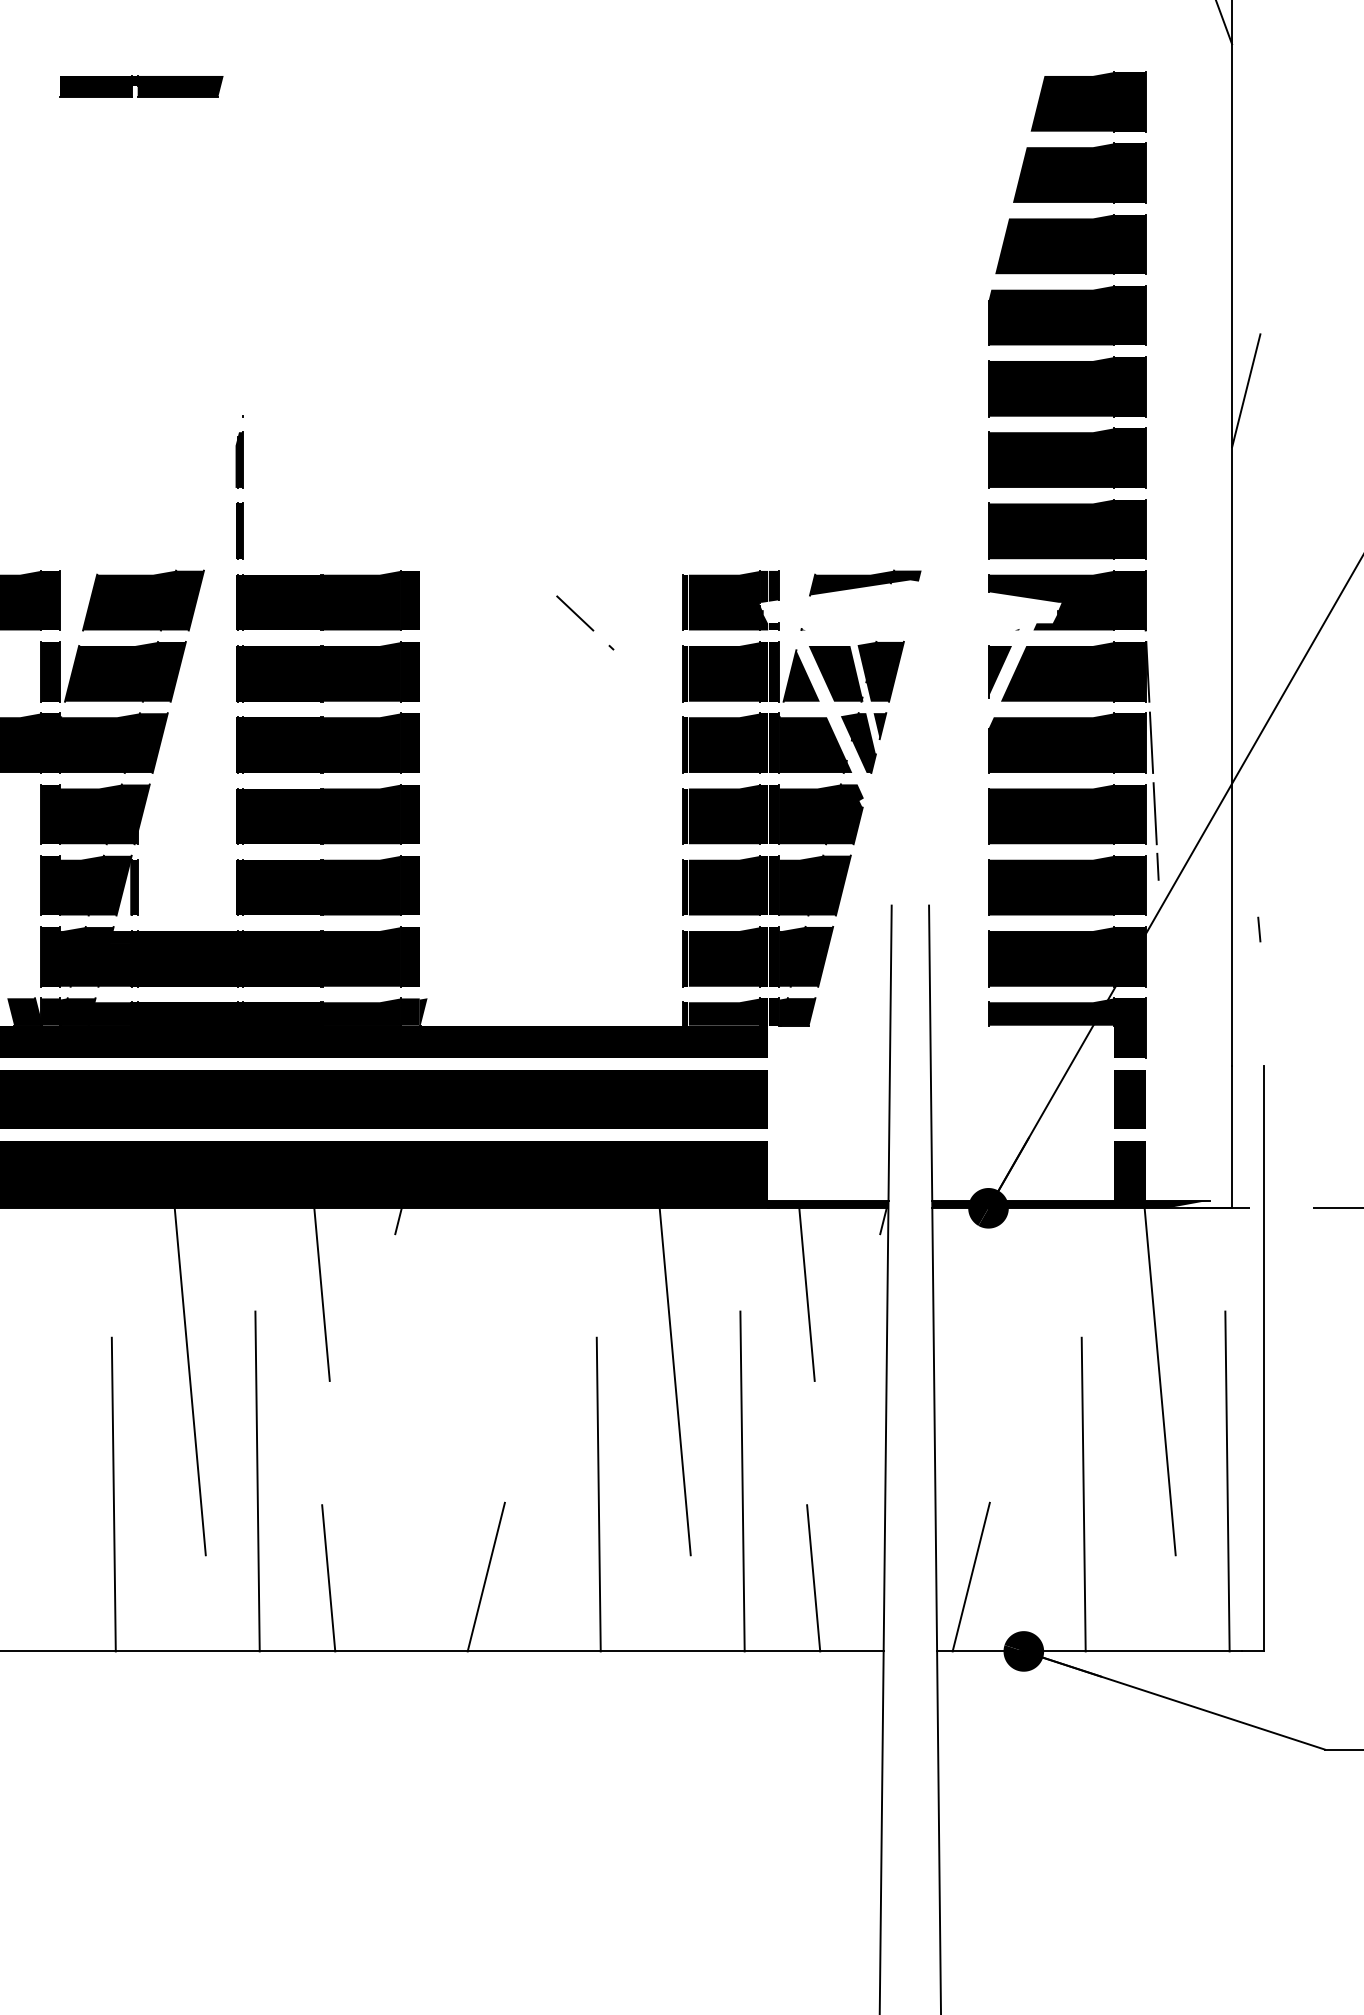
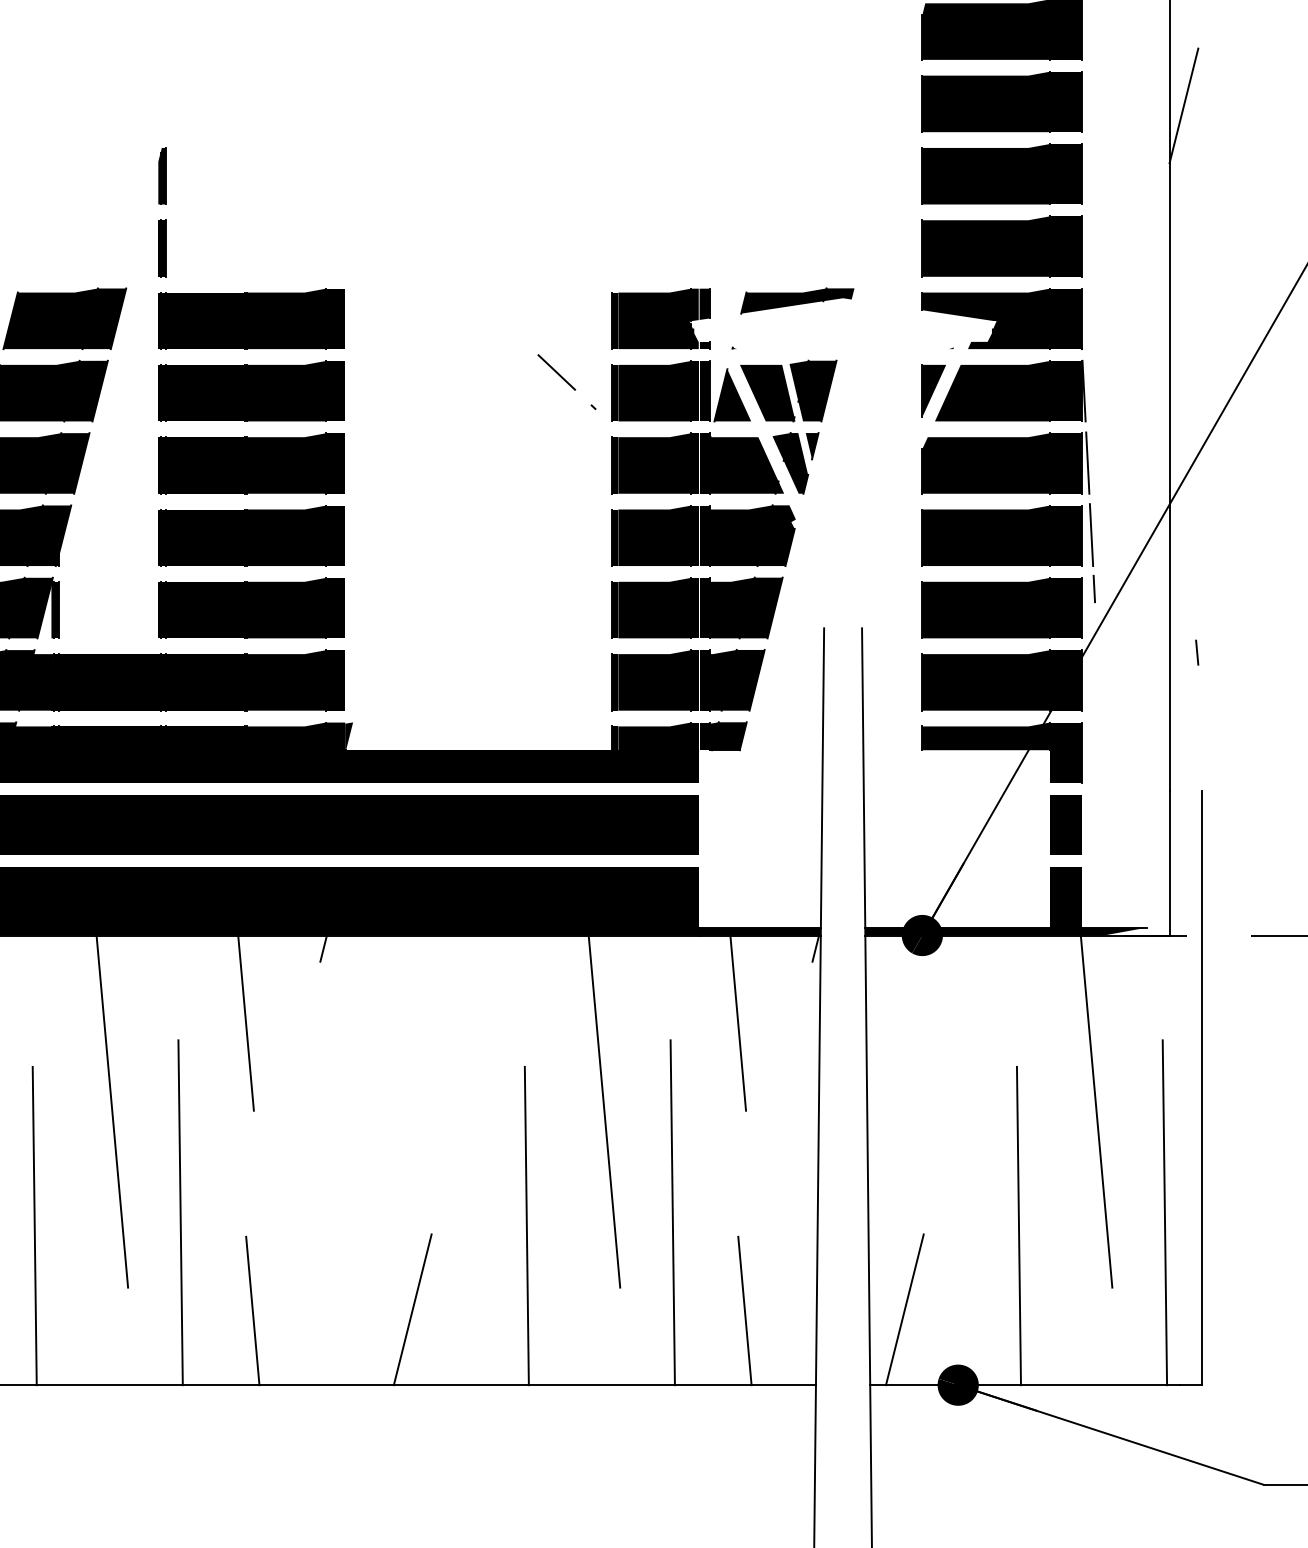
part: (585, 622) -> (567, 381), moved

